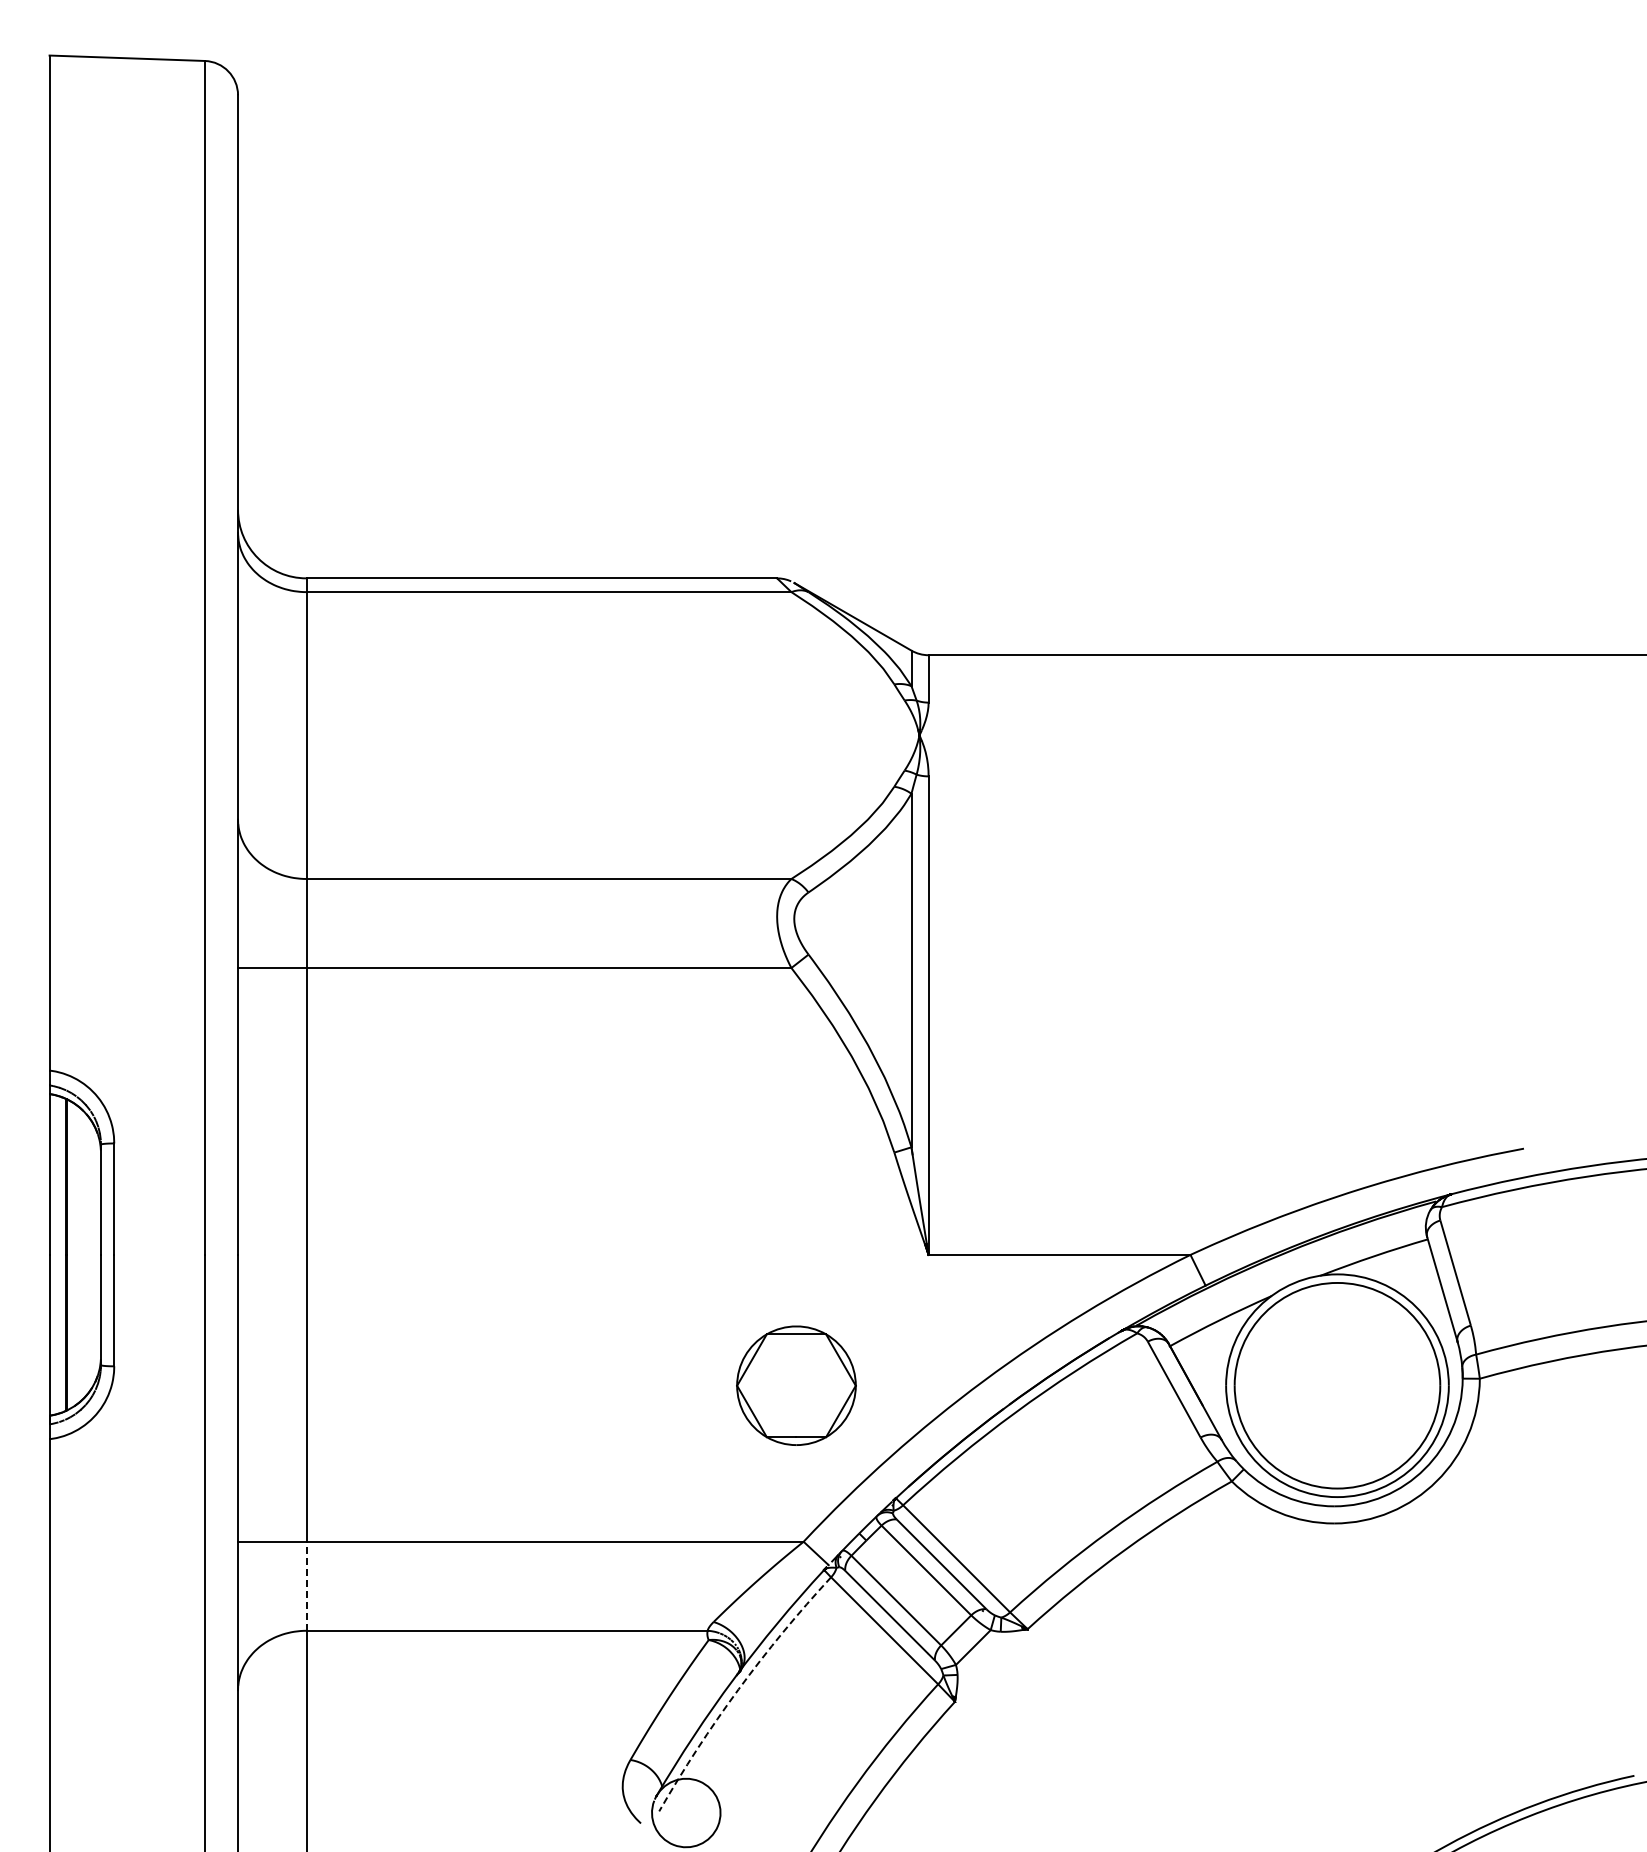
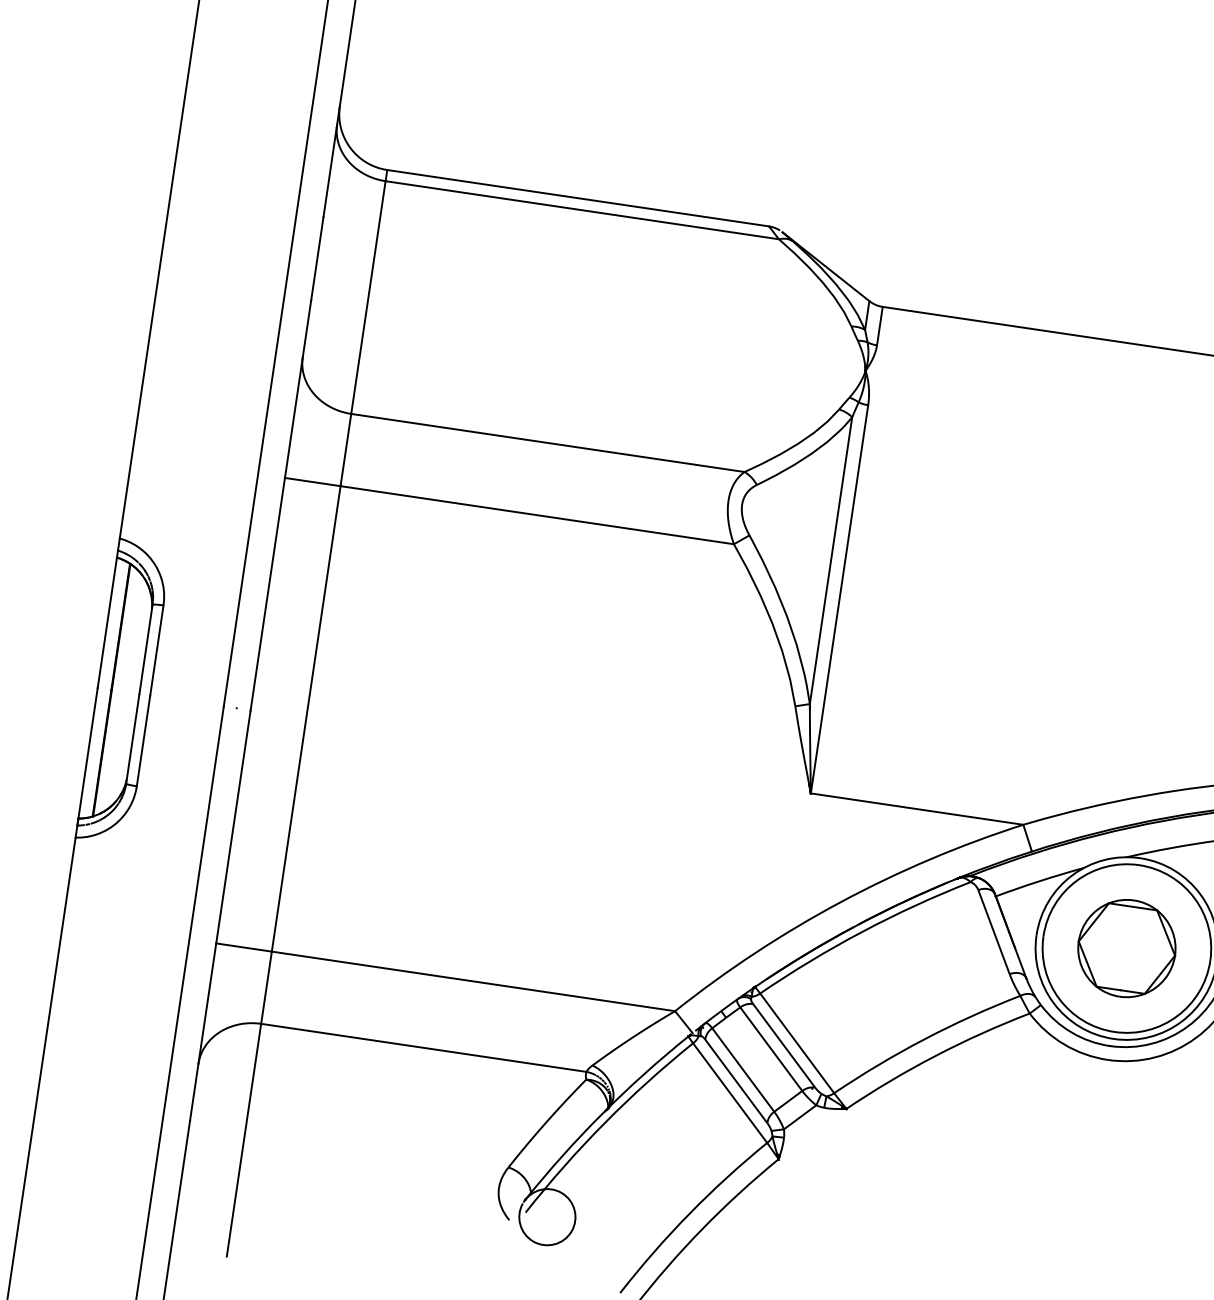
part: (796, 1385) -> (1126, 948), moved
line: (306, 1586) -> (266, 987), dashed -> solid
arc: (738, 1689) -> (604, 1123), dashed -> solid

